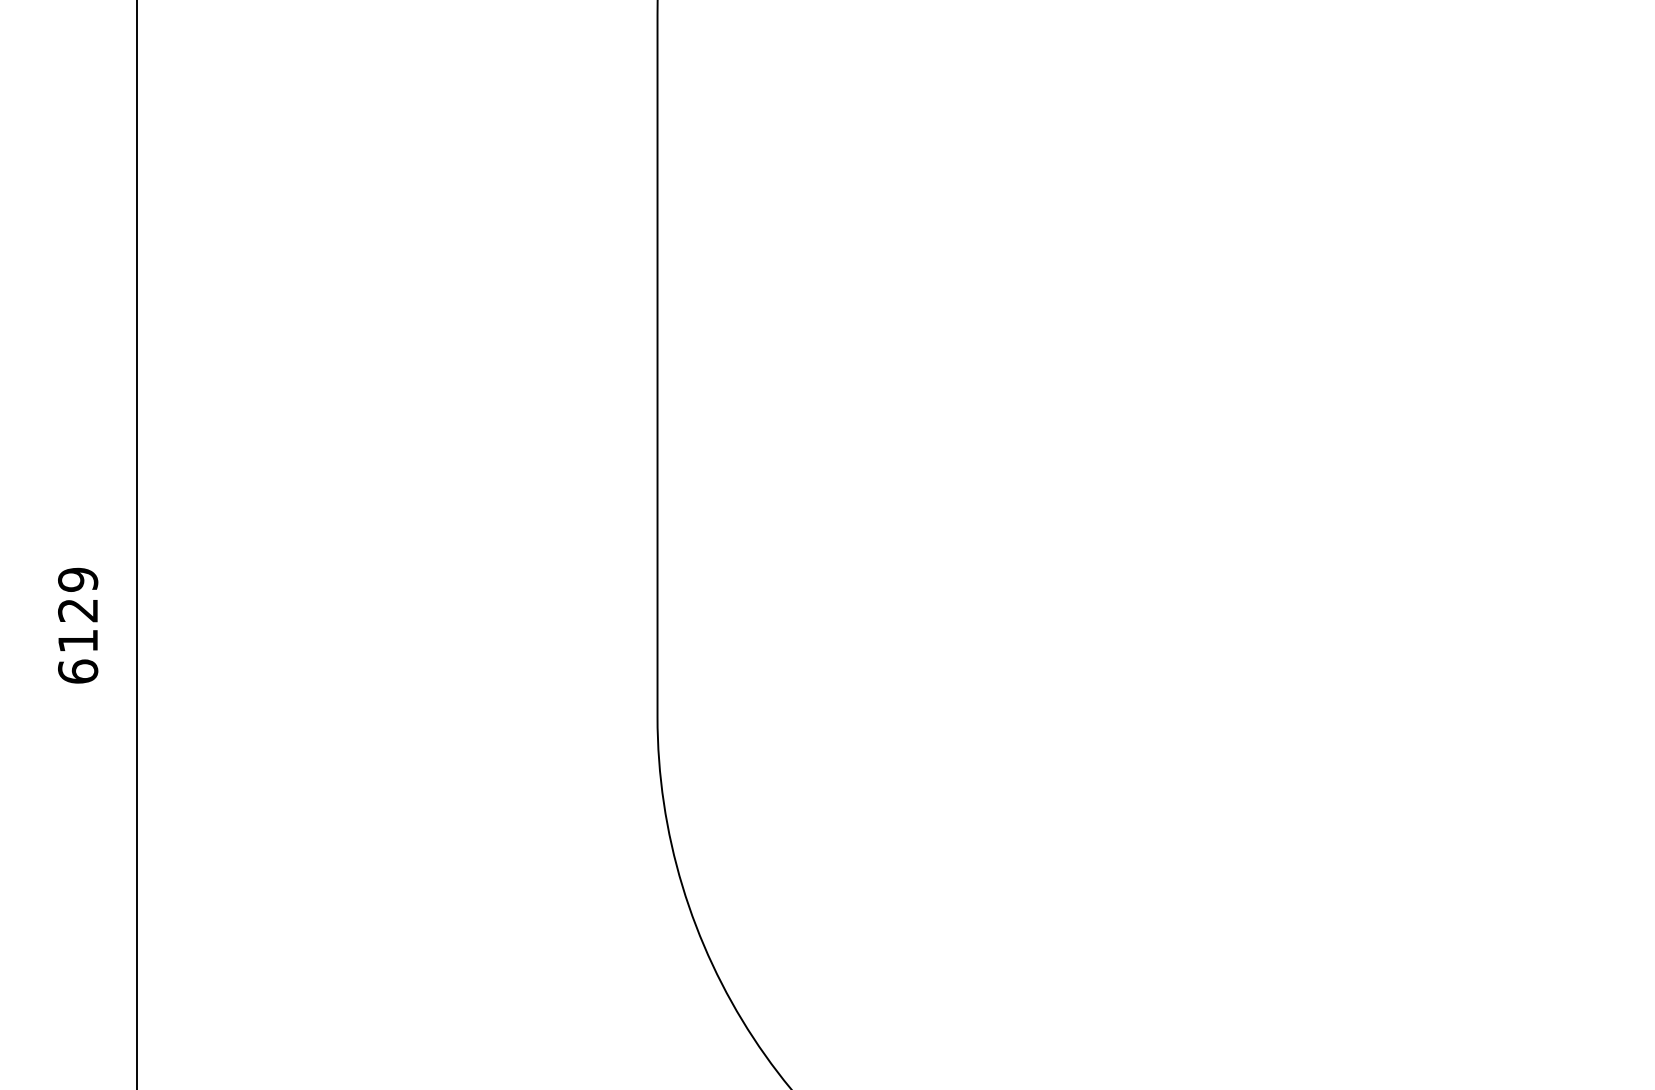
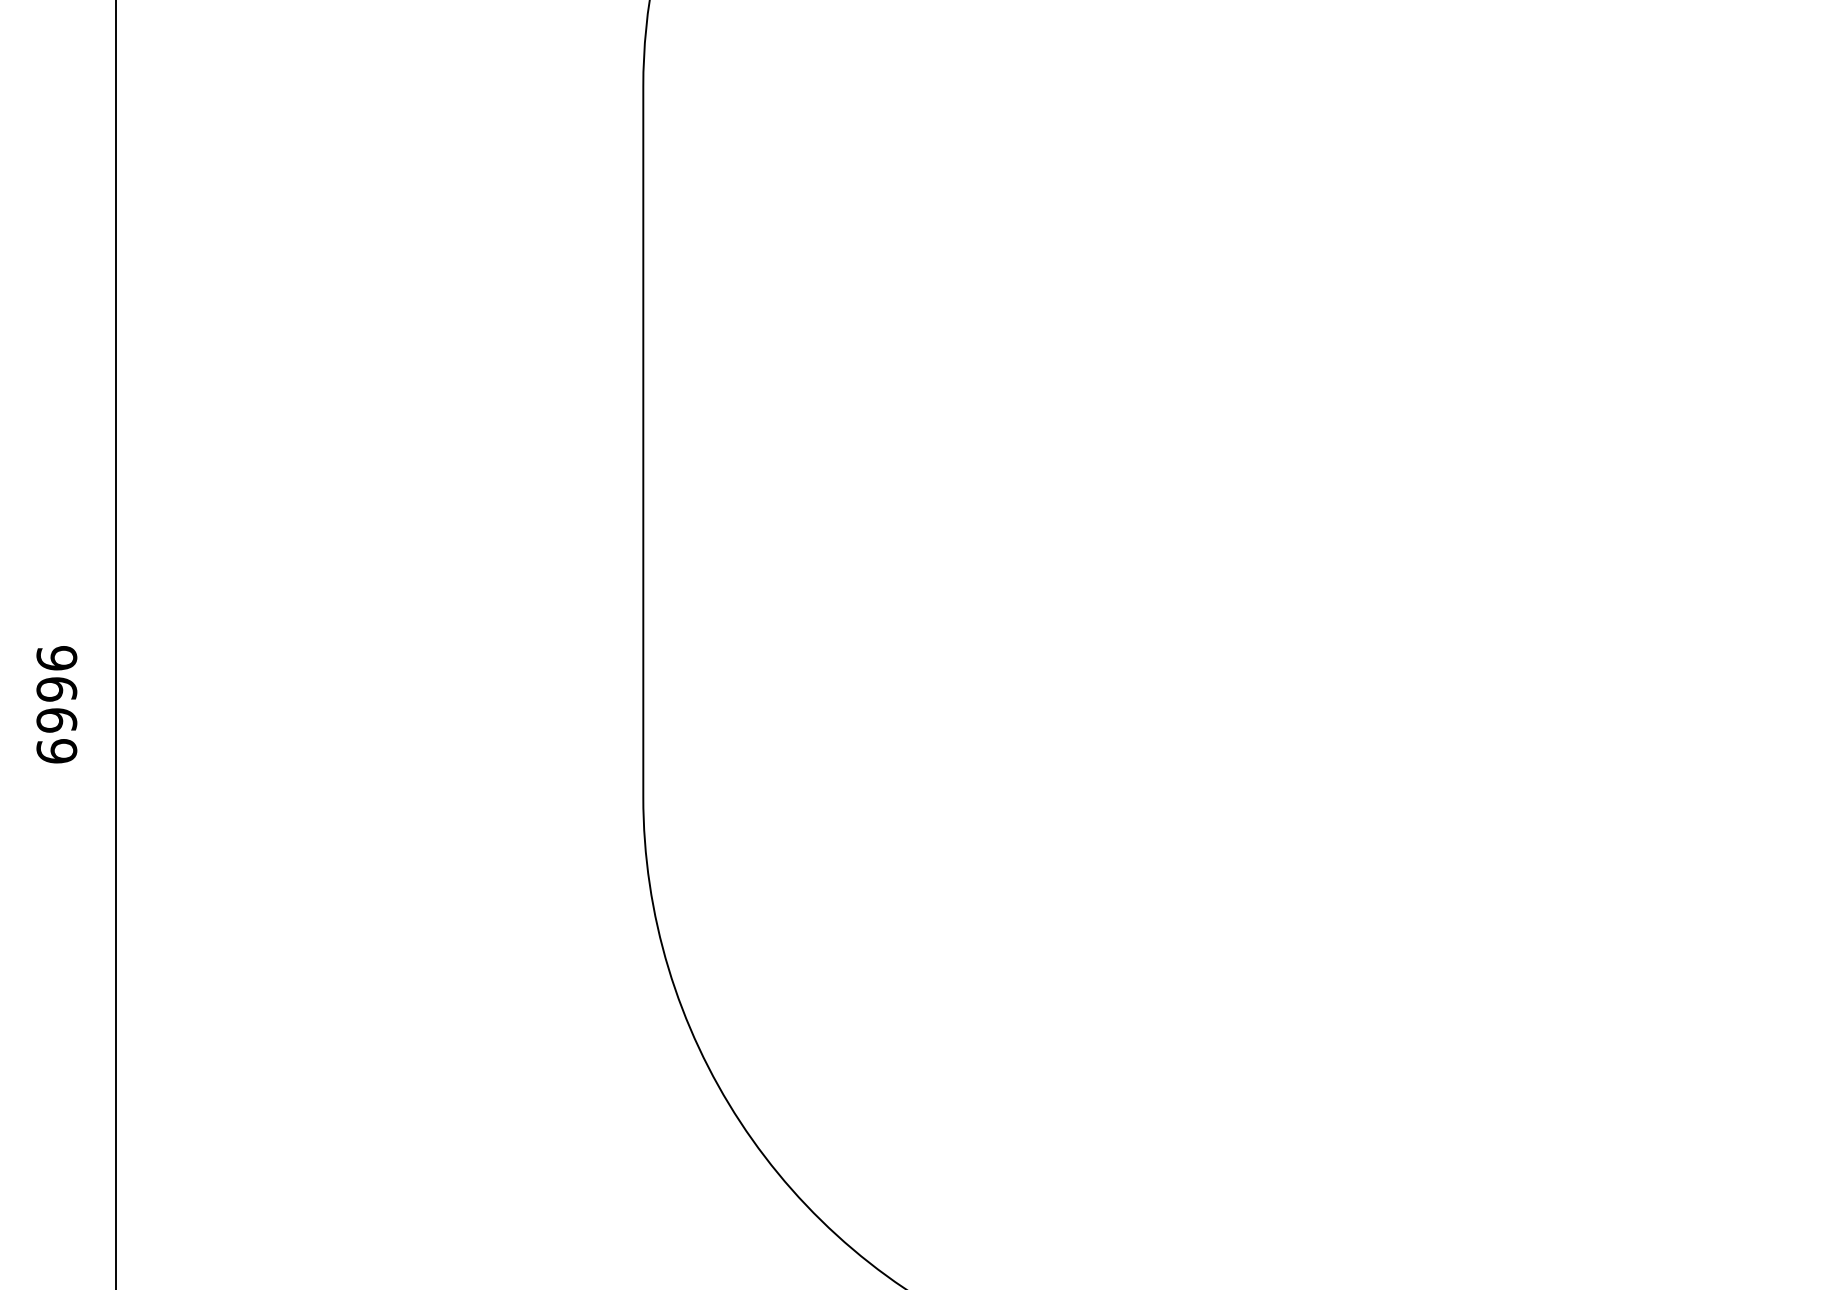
text: (77, 610) -> (56, 689), 6129 -> 6996

